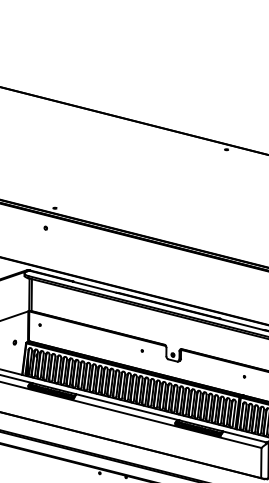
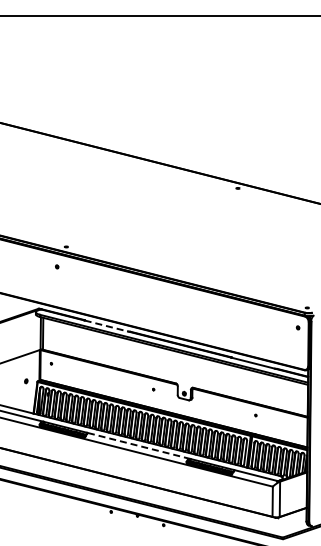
line: (95, 287) -> (106, 326), solid -> dashed
line: (127, 406) -> (138, 445), solid -> dashed

